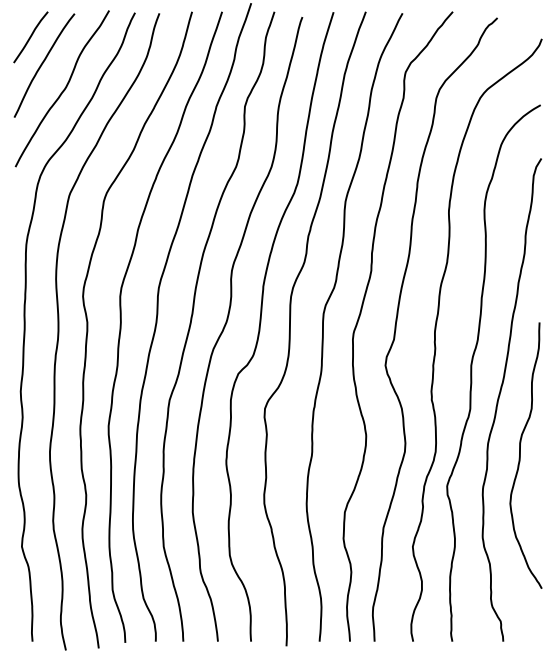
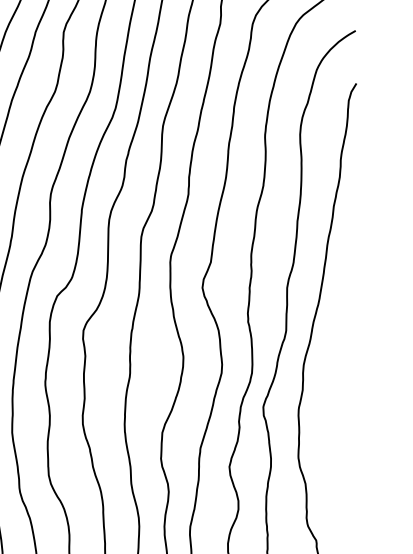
curve: (520, 455) -> (335, 376), removed

